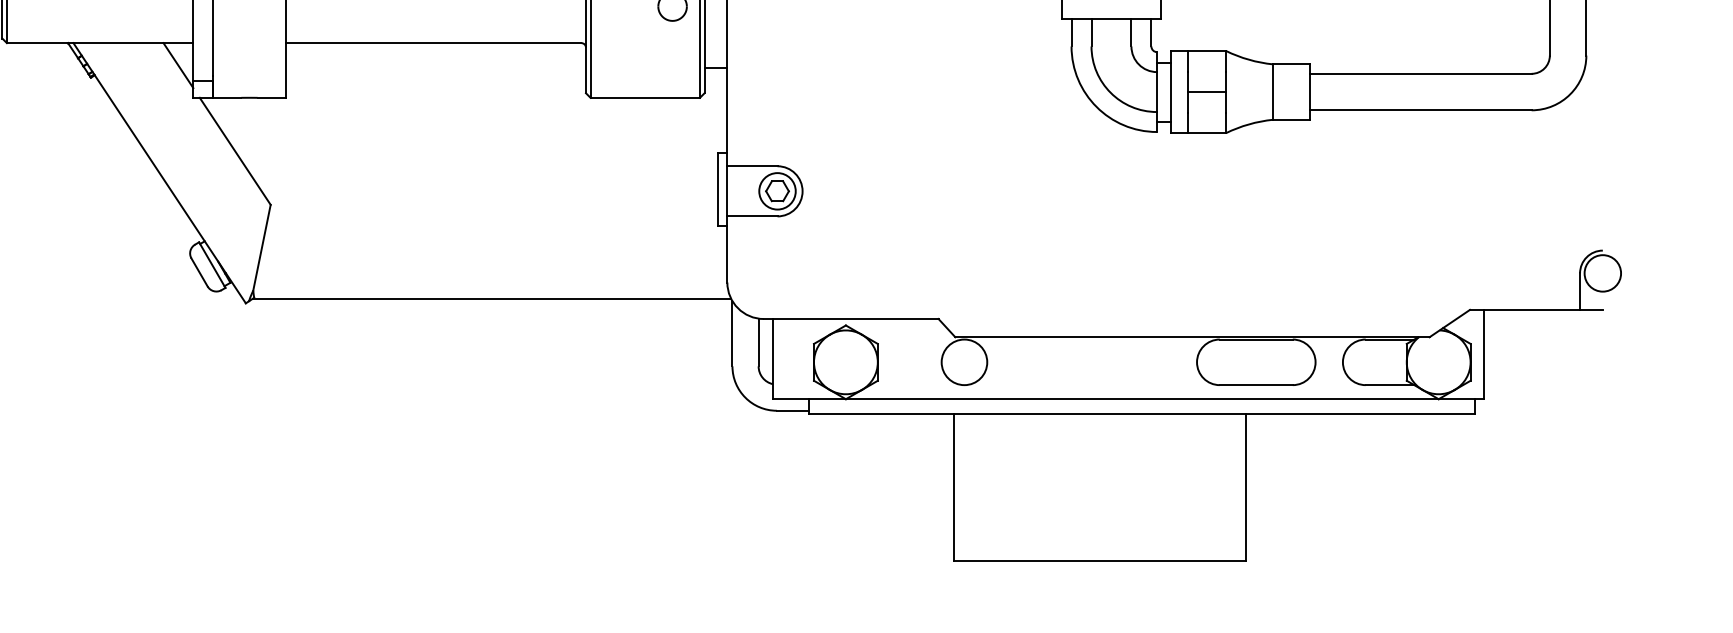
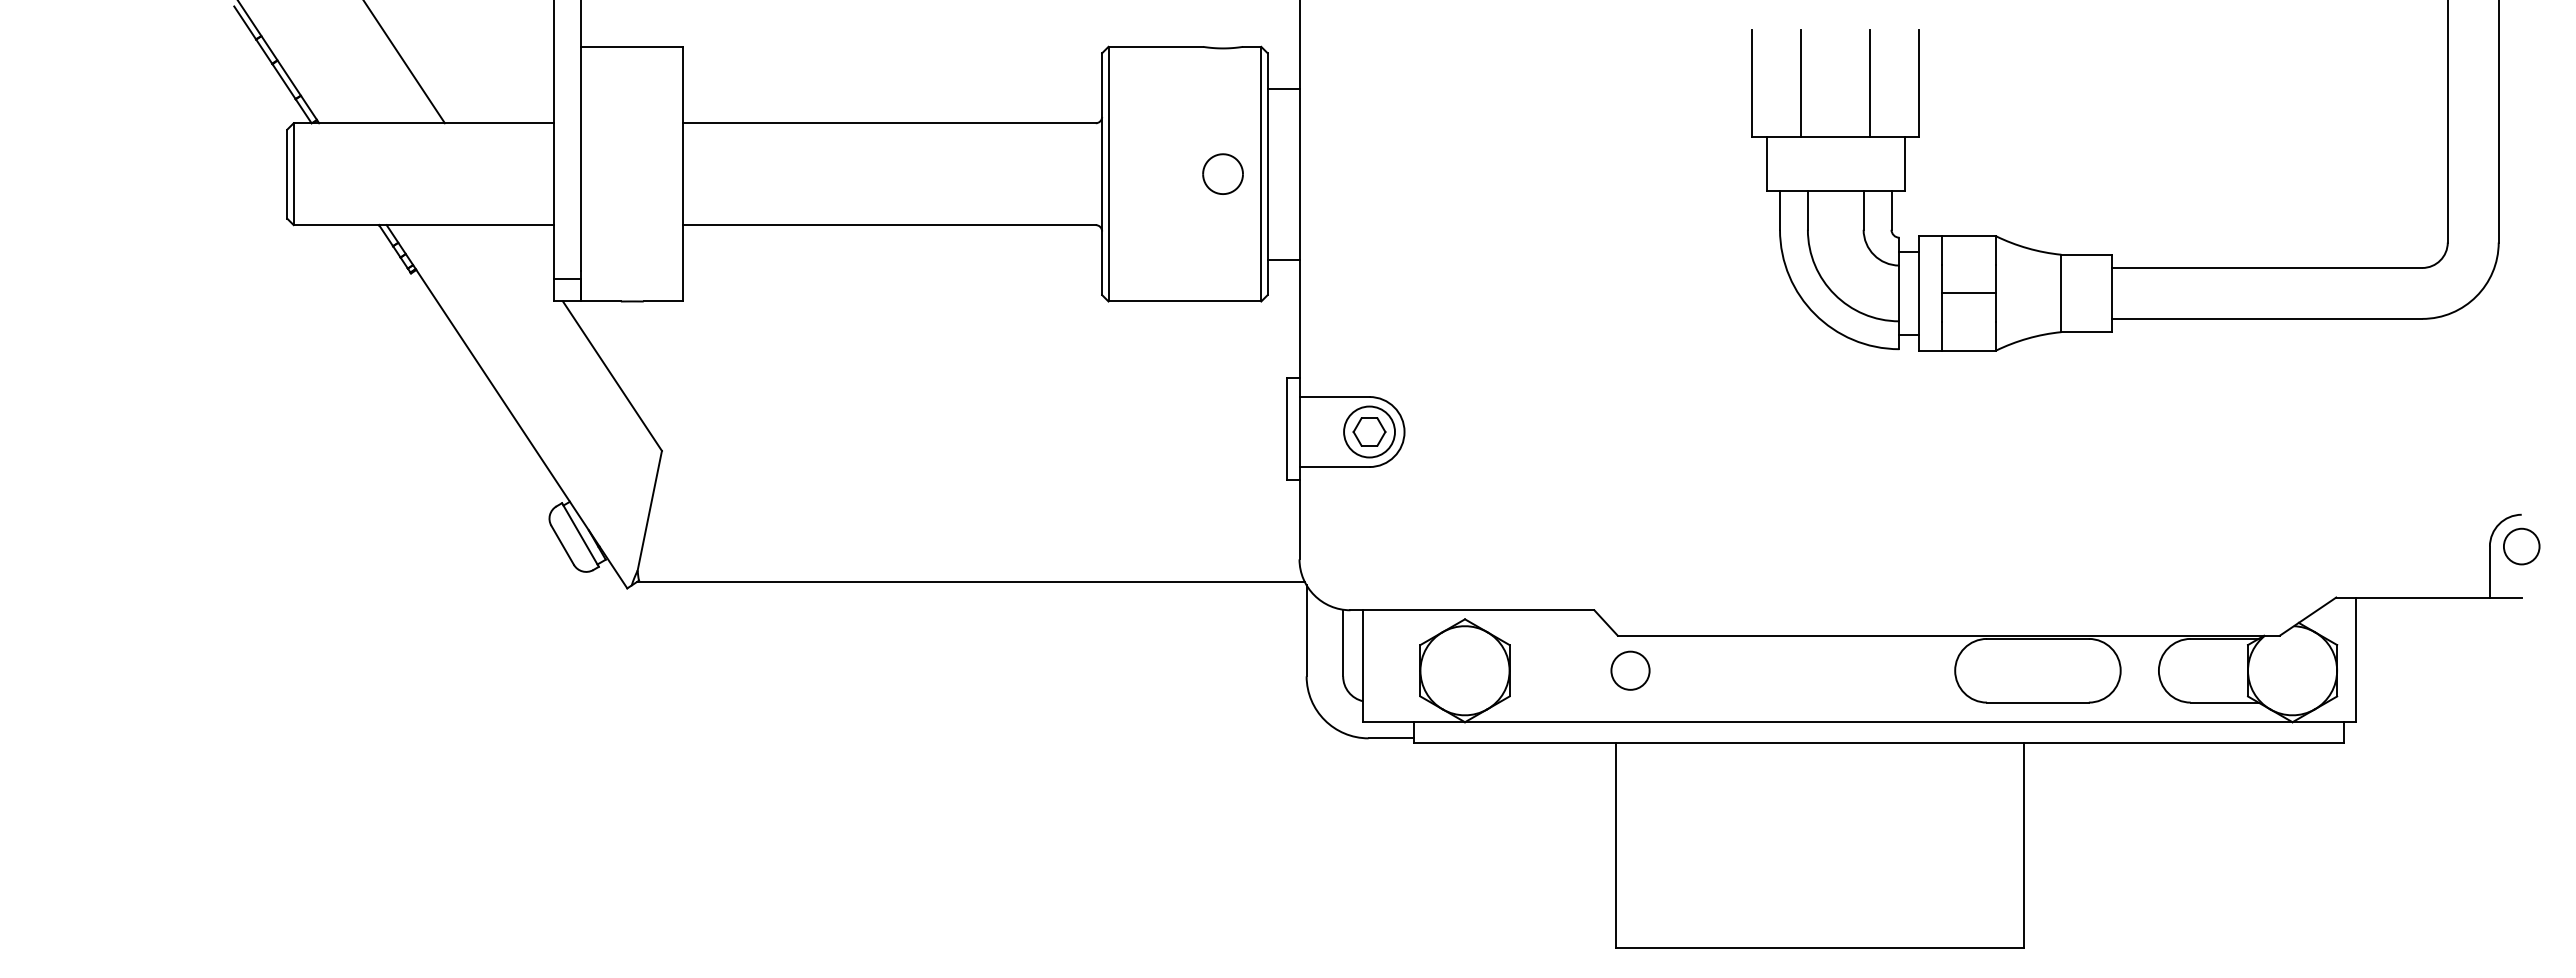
line: (177, 65) -> (532, 256), removed
circle: (1602, 273) -> (2521, 546), size x0.7
circle: (964, 362) -> (1630, 670), size x0.6

